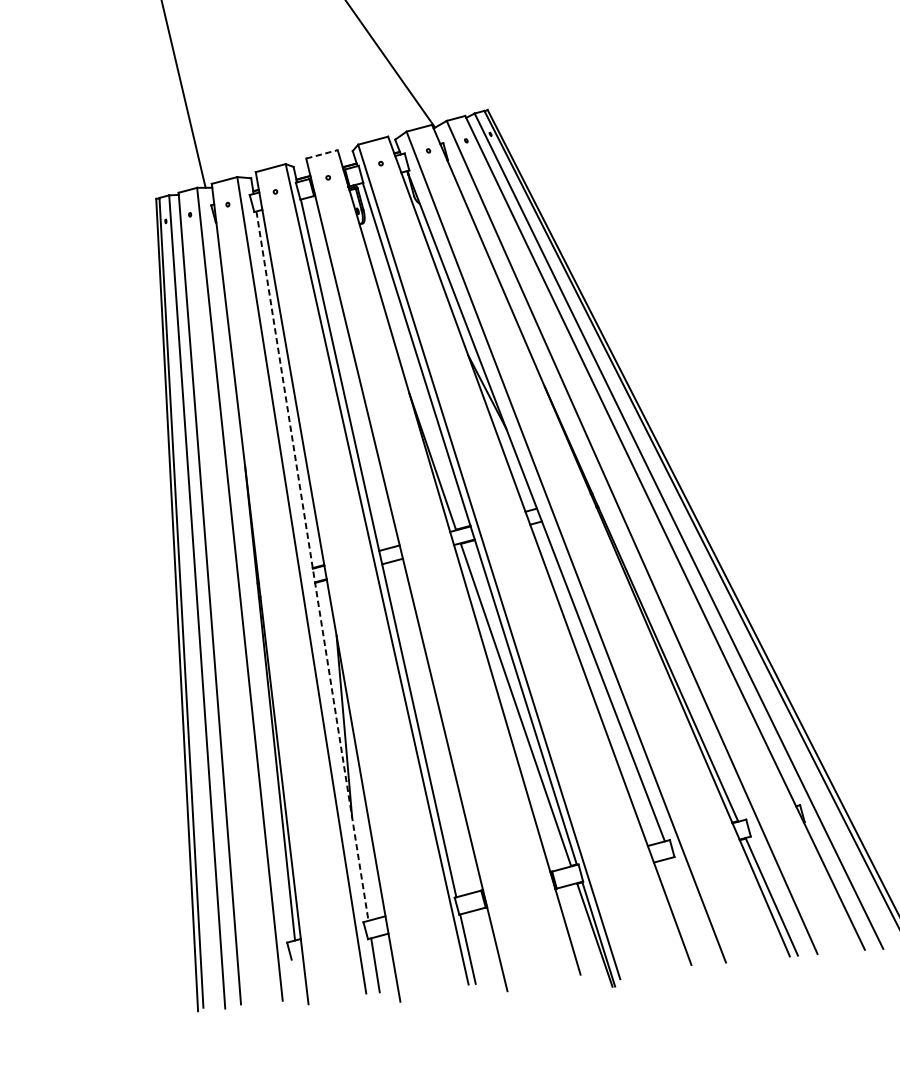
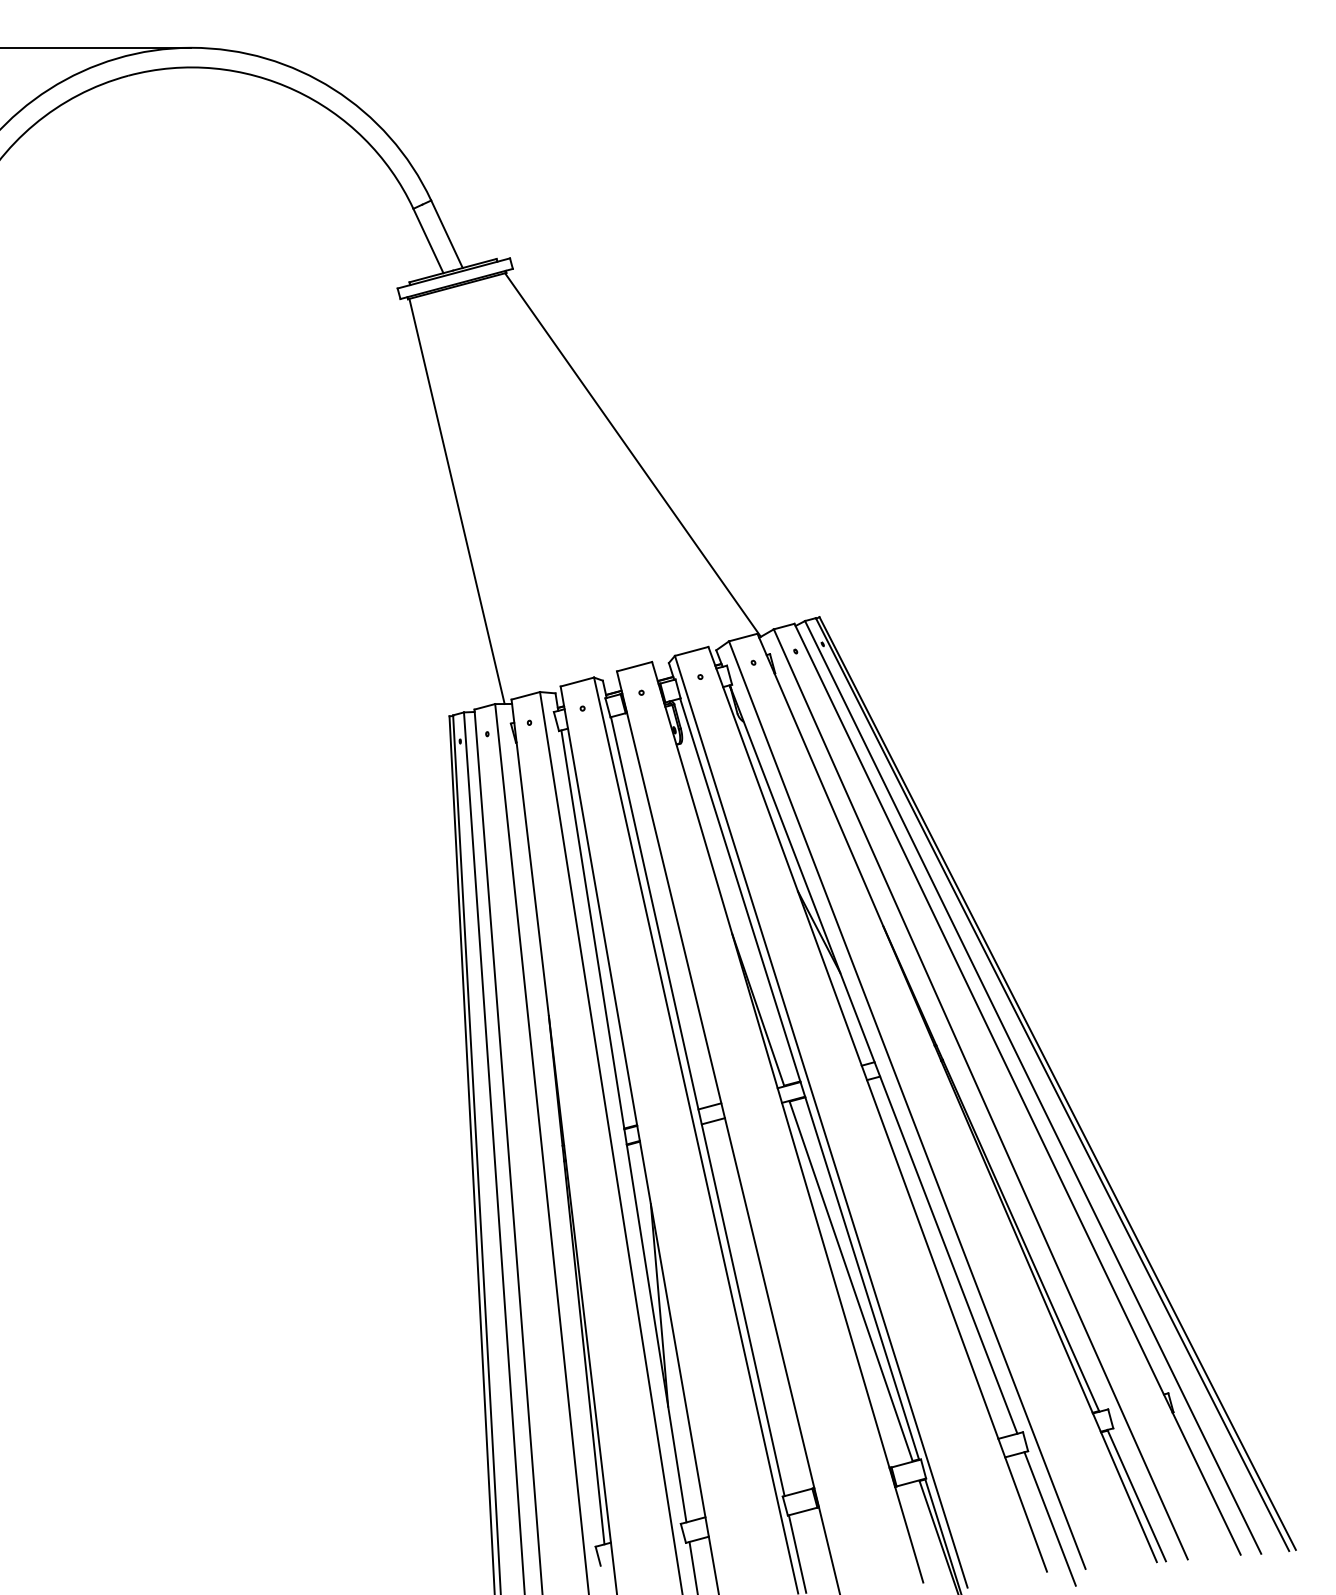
line: (322, 154) -> (635, 666), dashed -> solid
line: (312, 566) -> (623, 1126), dashed -> solid
line: (693, 917) -> (1049, 1518), added

